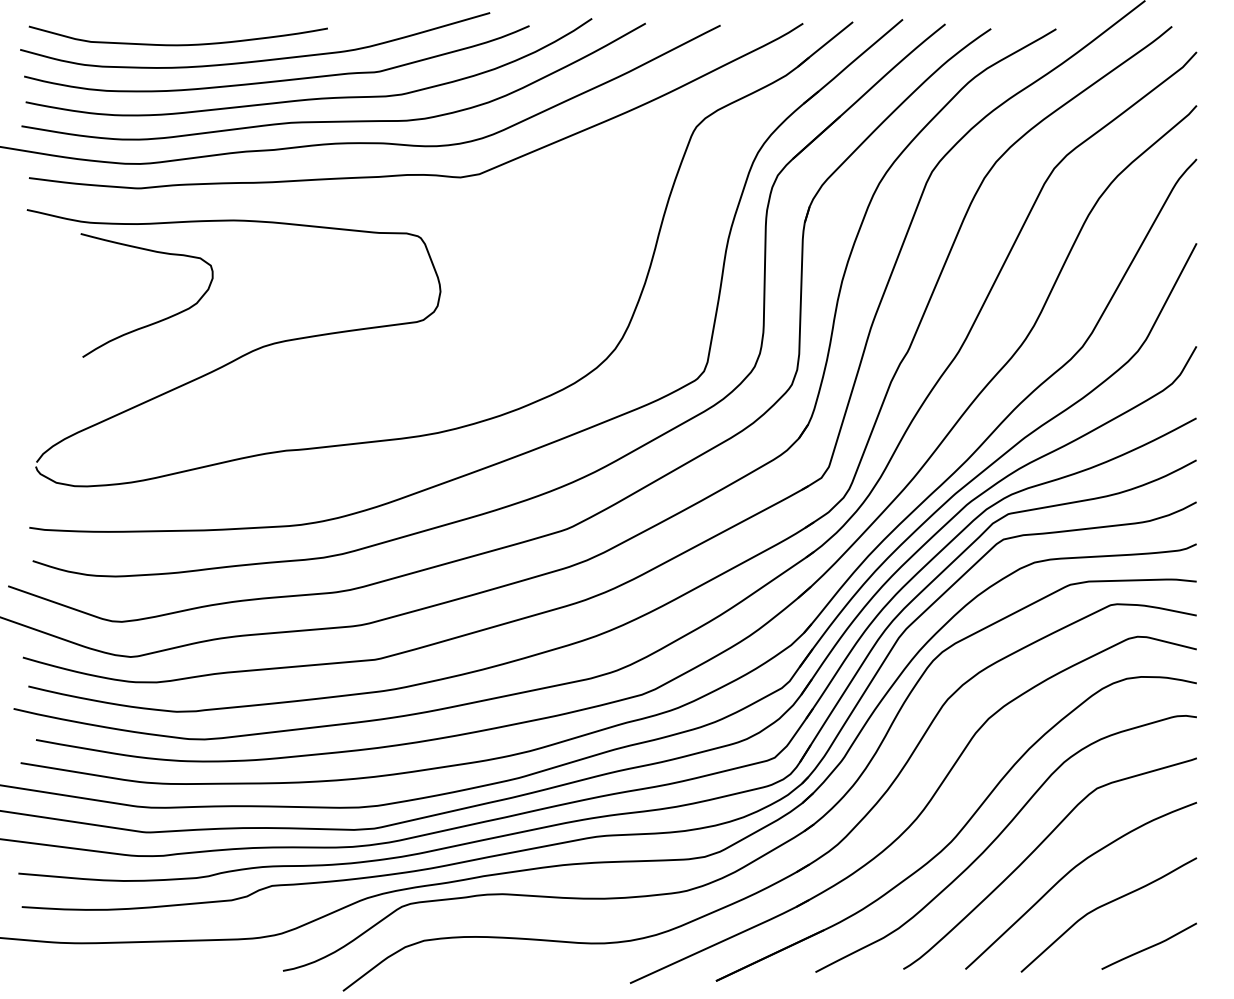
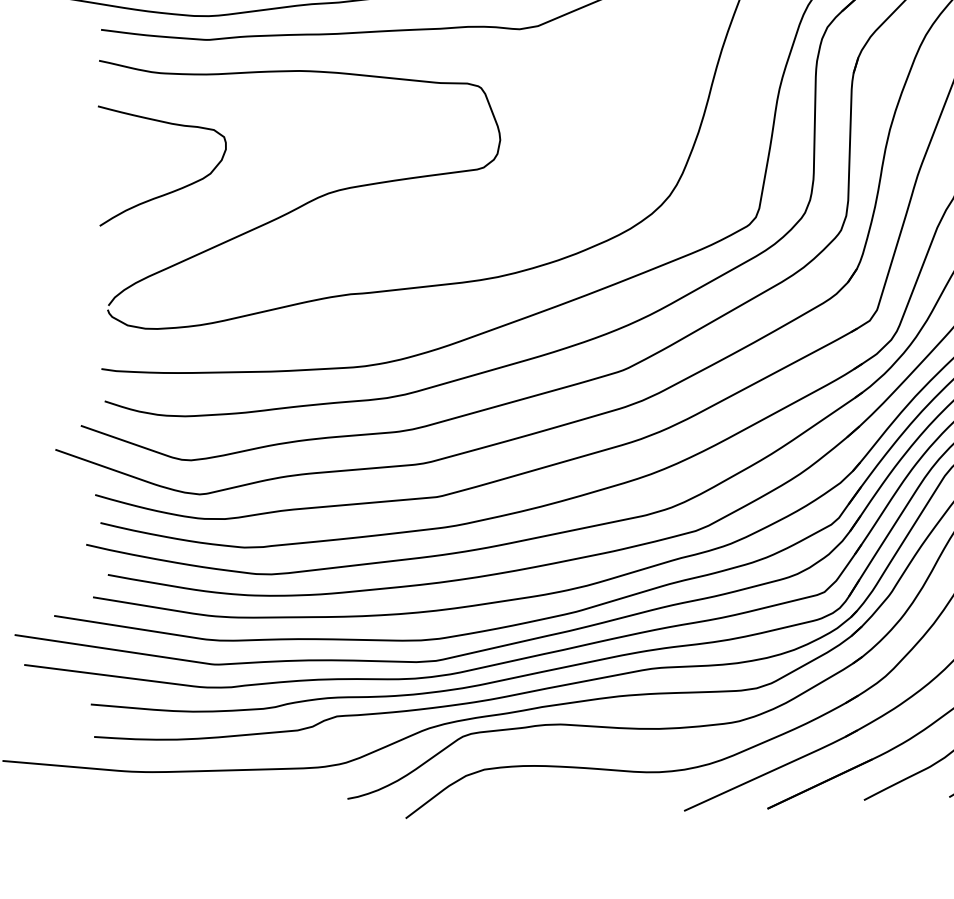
curve: (158, 320) -> (173, 190), moved

